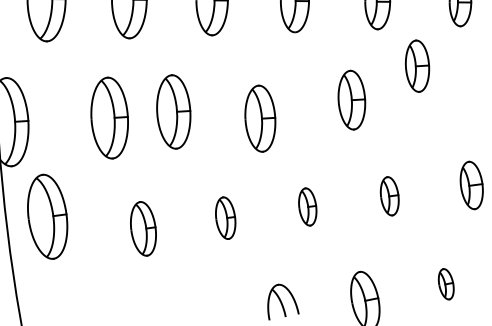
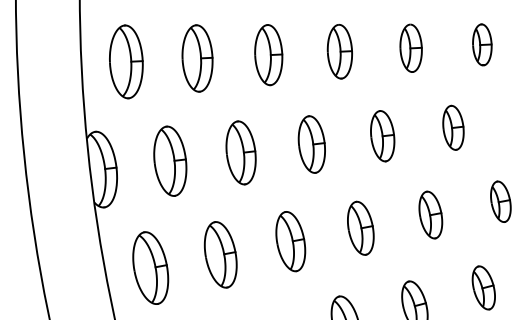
part: (417, 65) -> (453, 127), moved
part: (351, 100) -> (382, 136), moved
part: (109, 117) -> (170, 160), moved
part: (259, 118) -> (311, 144), moved
part: (389, 195) -> (430, 214), size x1.43
part: (307, 206) -> (360, 227), size x1.67
part: (47, 216) -> (150, 267), moved
part: (225, 217) -> (290, 241), size x1.67
part: (143, 228) -> (220, 254), size x1.43
part: (446, 283) -> (483, 287), size x1.67

